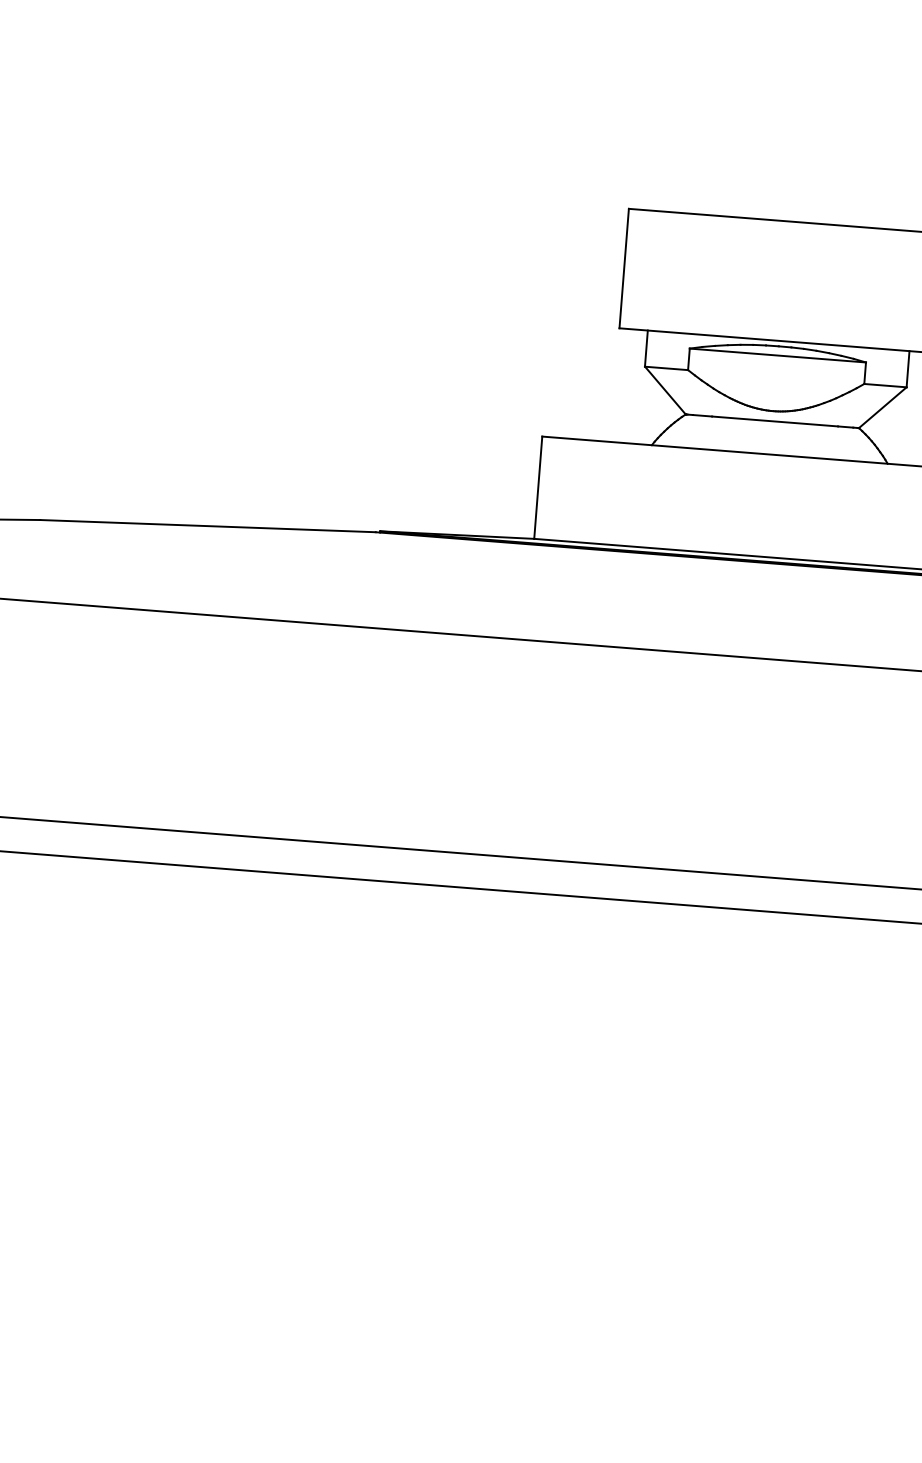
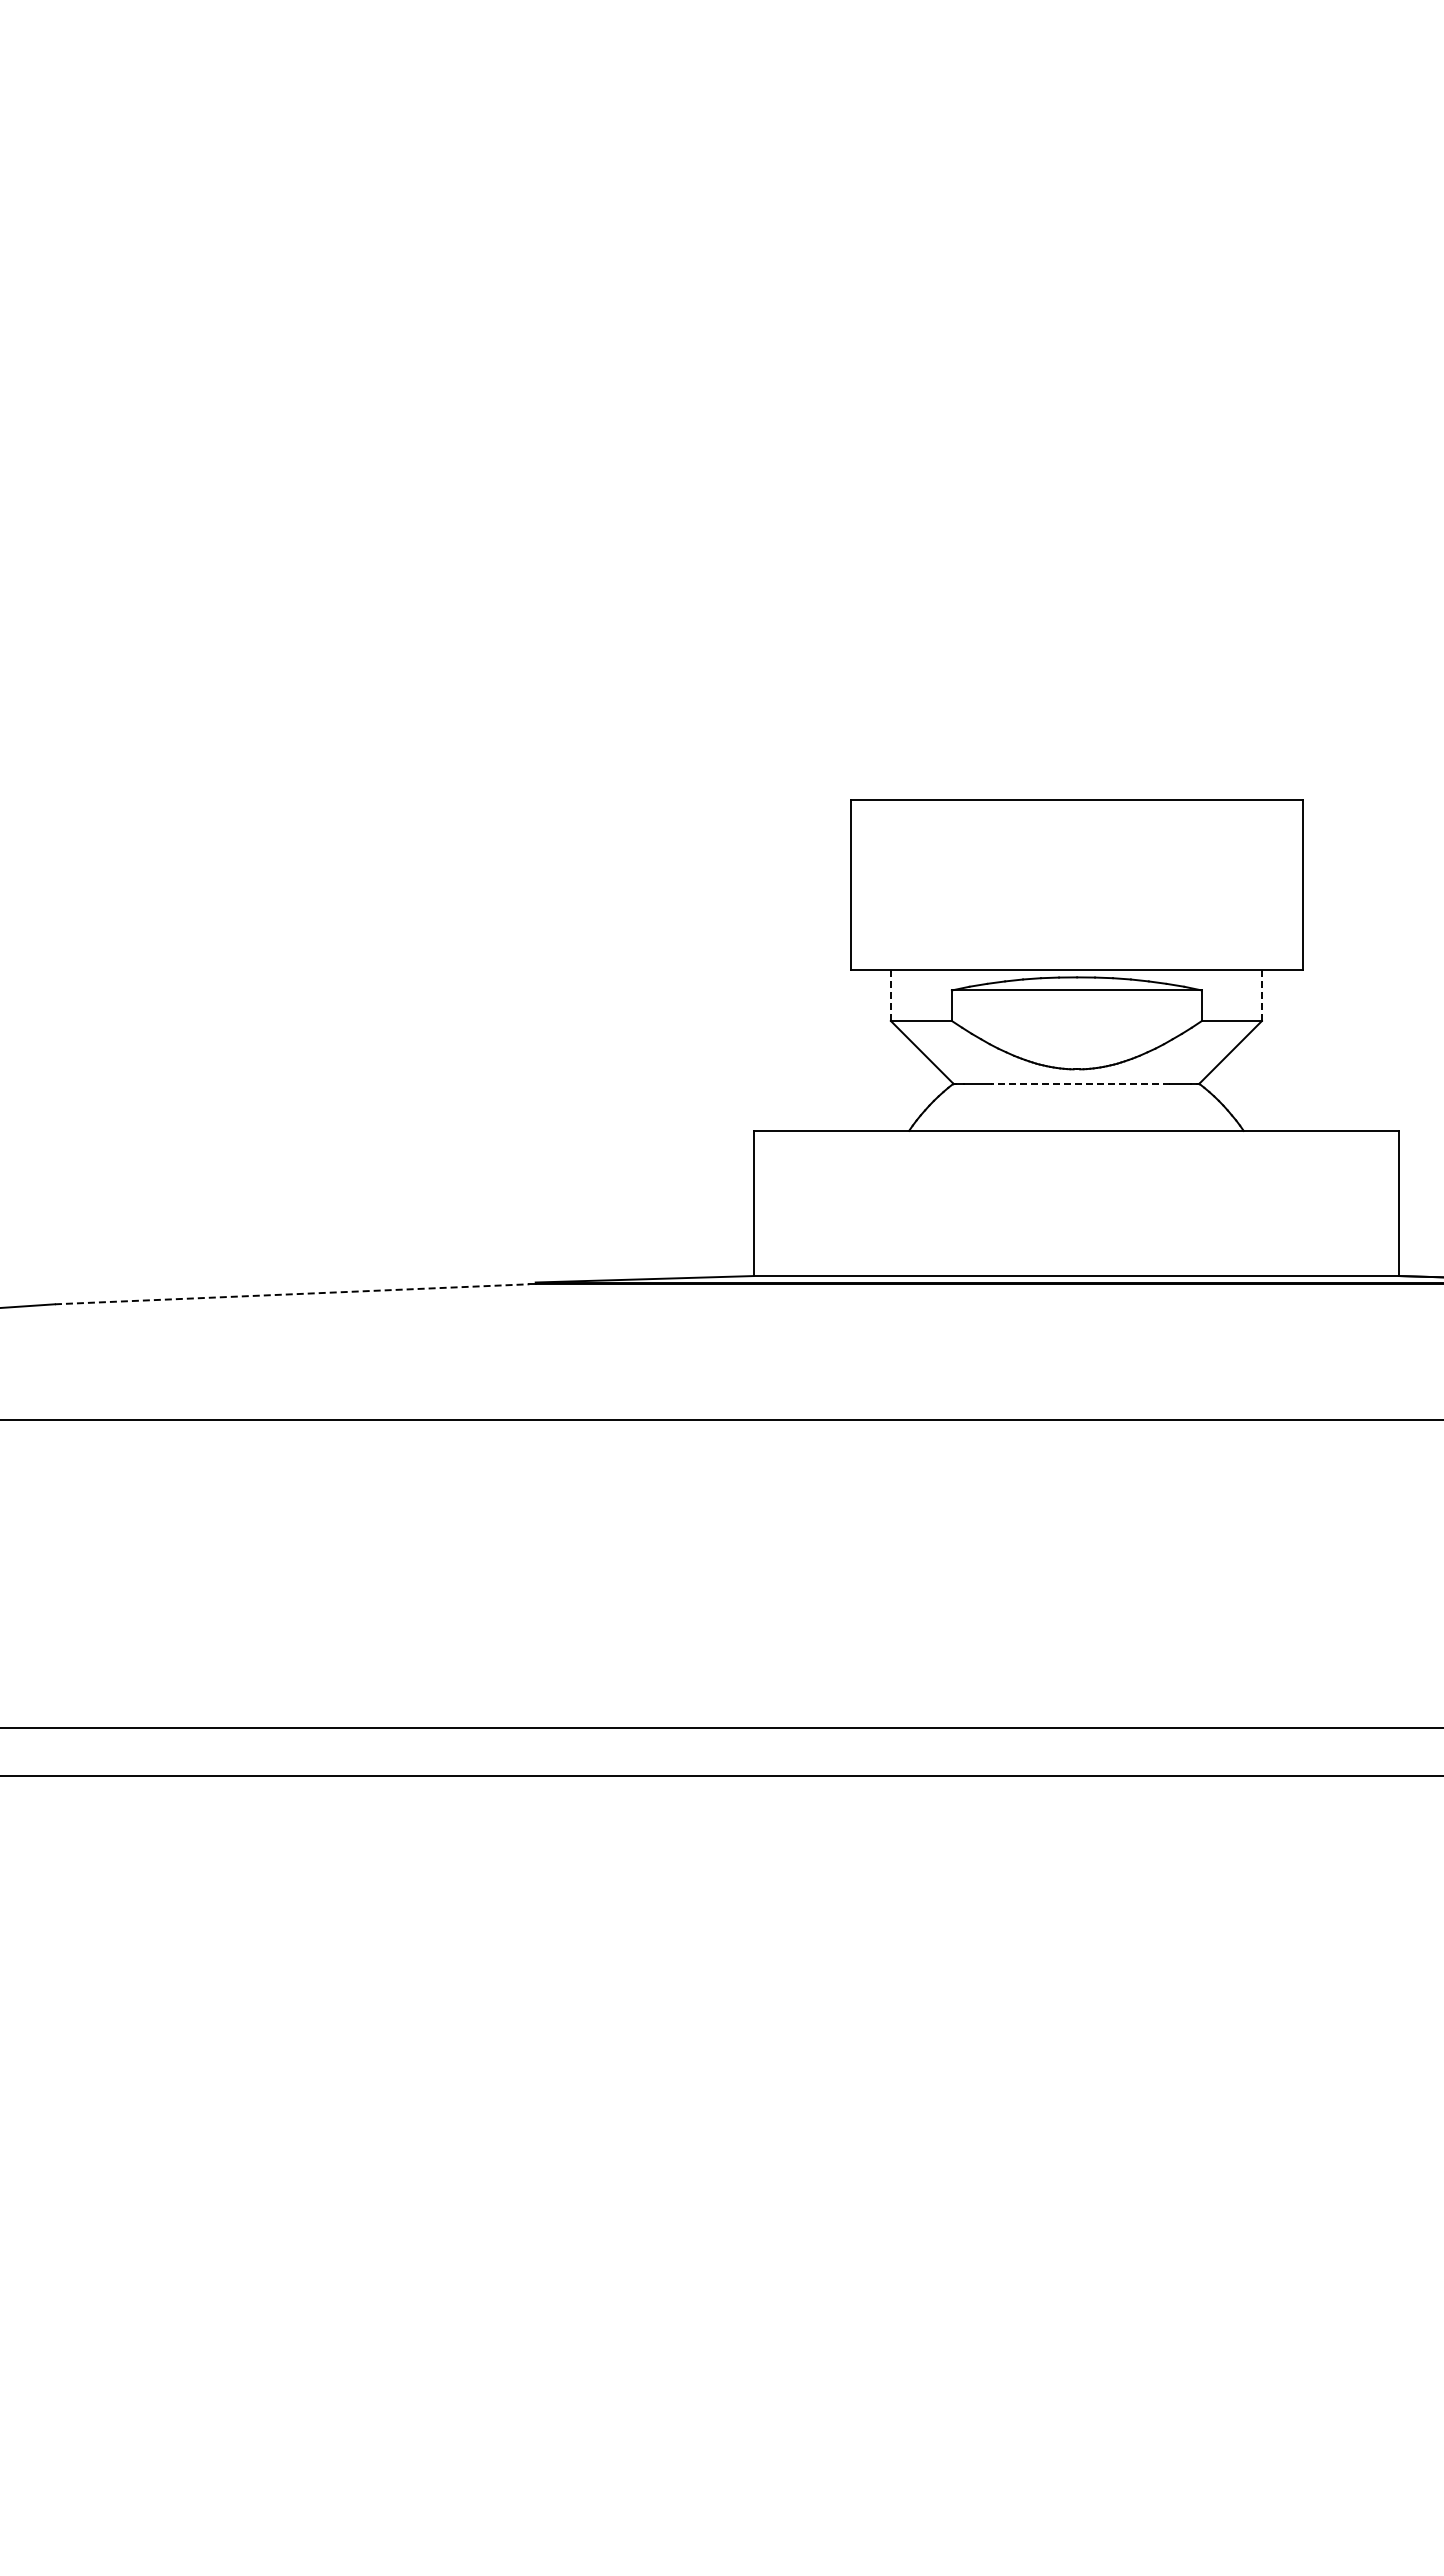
line: (646, 348) -> (890, 995), solid -> dashed
line: (907, 369) -> (1261, 995), solid -> dashed
line: (774, 421) -> (1079, 1083), solid -> dashed
line: (208, 526) -> (292, 1294), solid -> dashed

